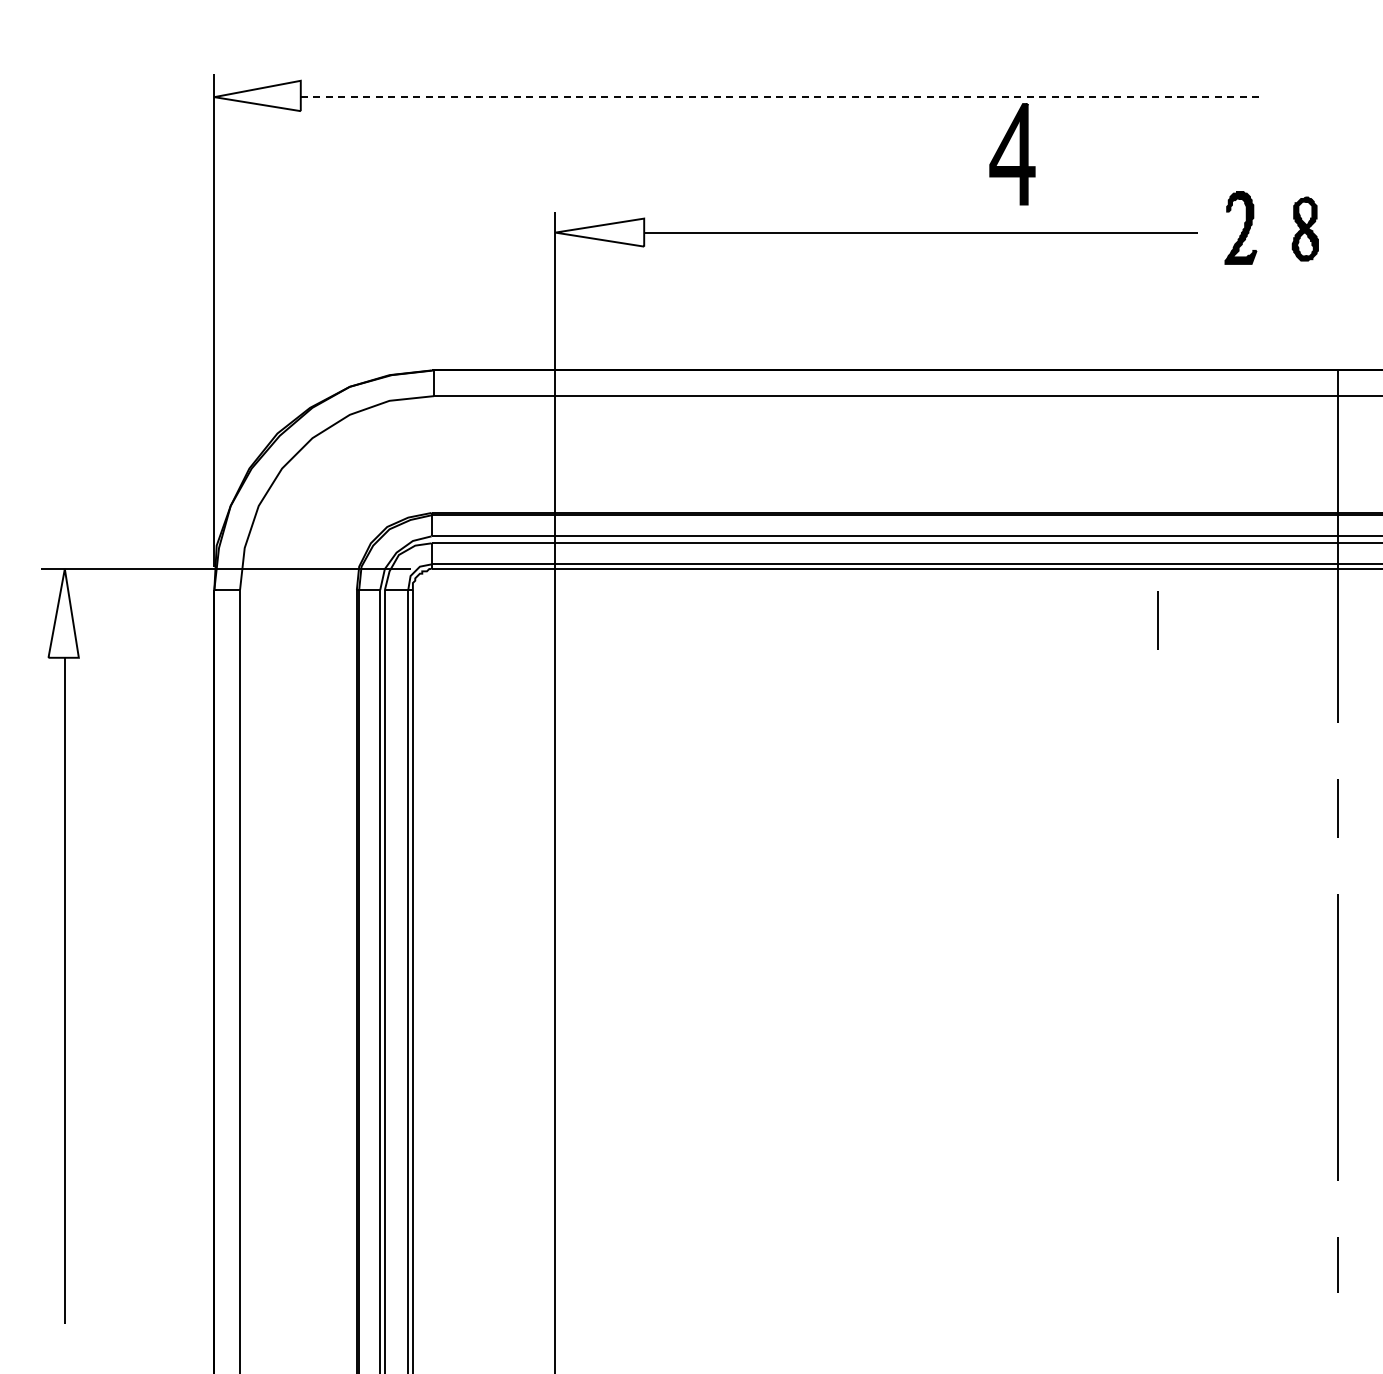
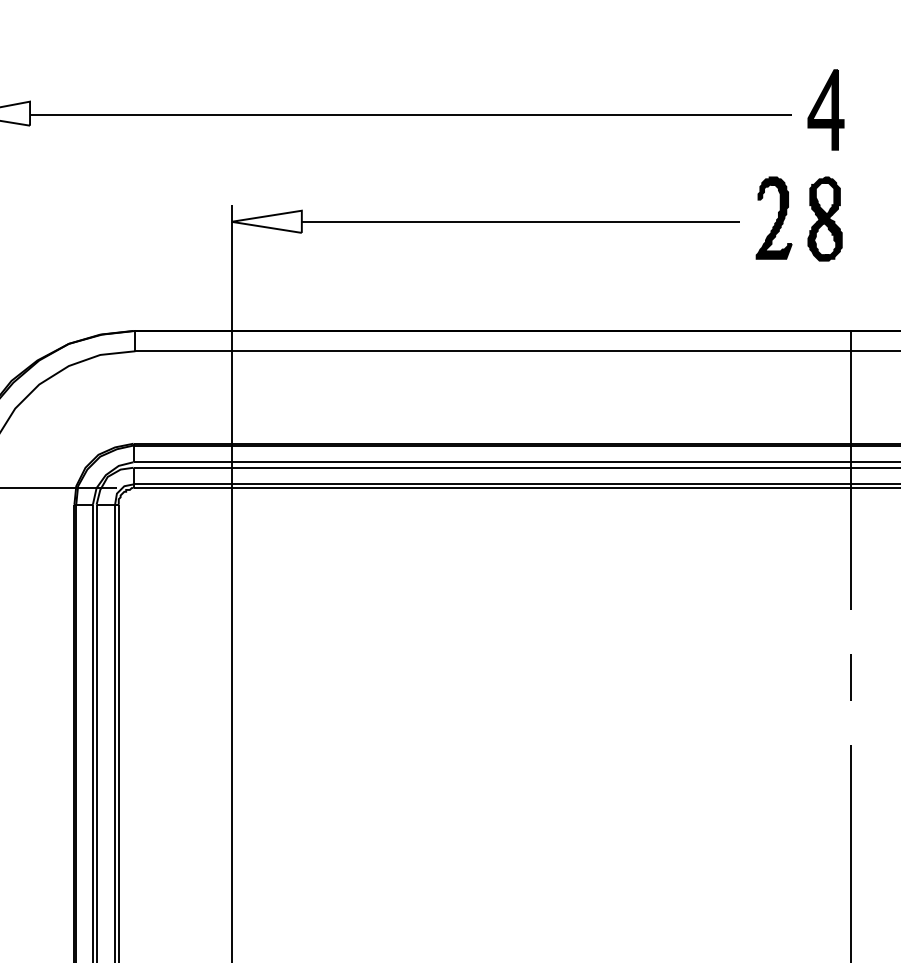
line: (782, 97) -> (411, 114), dashed -> solid
part: (1012, 154) -> (826, 110), moved
part: (1240, 227) -> (773, 217), size x1.43
part: (1305, 228) -> (825, 218), size x1.67
line: (1157, 620) -> (708, 528), removed

